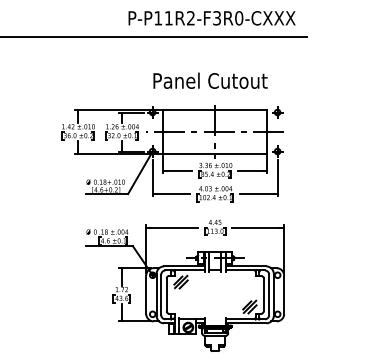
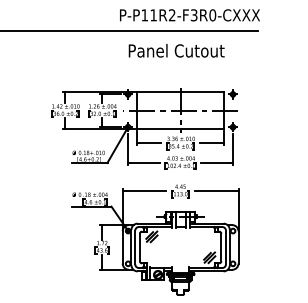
text: (211, 18) -> (189, 15), moved
text: (210, 80) -> (176, 50), moved

